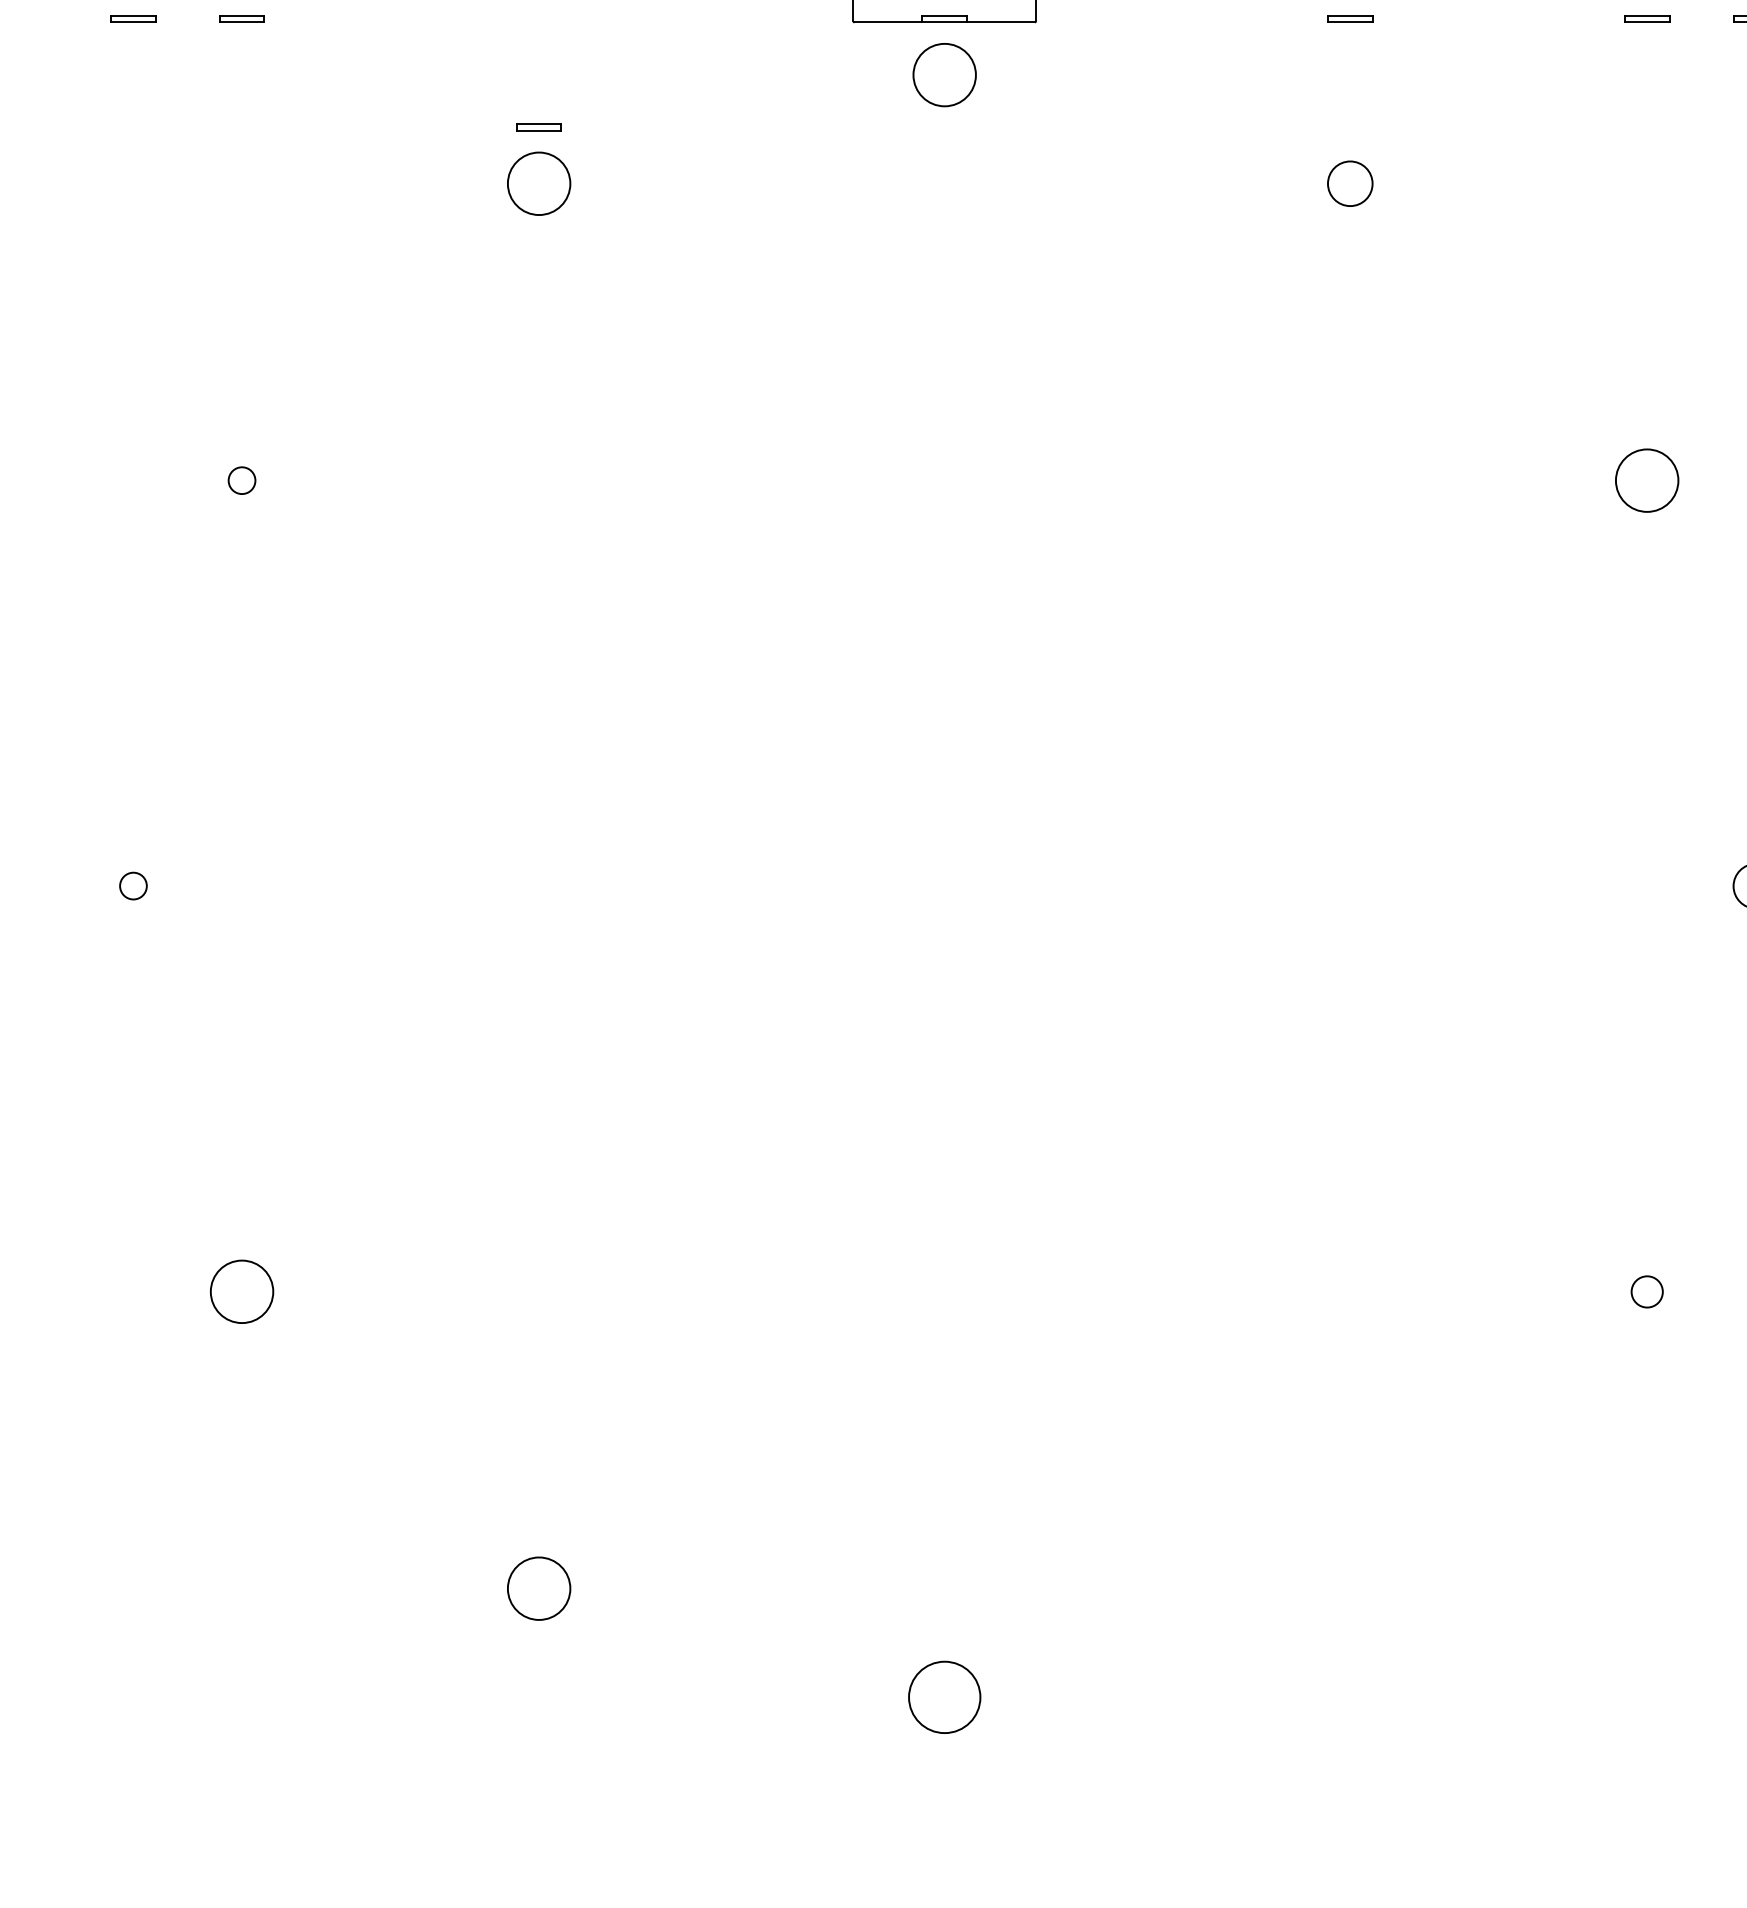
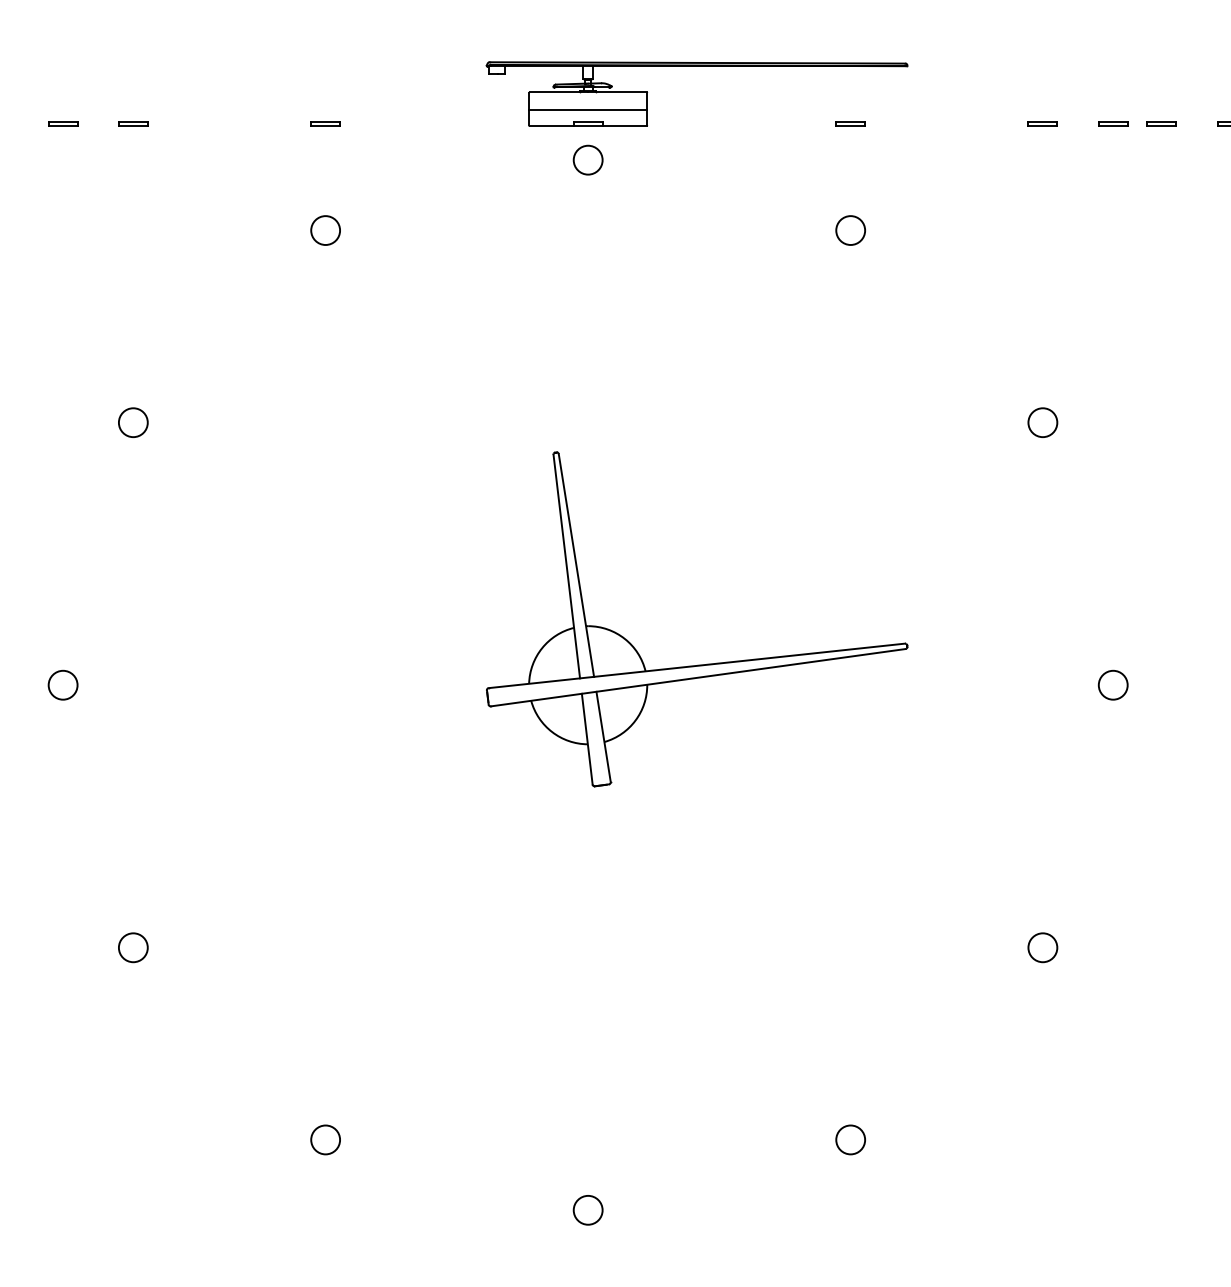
circle: (943, 74) -> (587, 159), size x0.71
part: (538, 126) -> (325, 123), moved
circle: (538, 183) -> (325, 230), size x0.71
circle: (240, 480) -> (132, 422), size x1.67
circle: (1646, 480) -> (1042, 422), size x0.71
part: (1113, 854) -> (697, 664), added
circle: (132, 885) -> (62, 684), size x1.67
circle: (240, 1291) -> (132, 947), size x0.71
circle: (1646, 1291) -> (1042, 947), size x1.43
circle: (538, 1588) -> (325, 1139), size x0.71
circle: (1349, 1588) -> (850, 1139), added
circle: (943, 1696) -> (587, 1209), size x0.62

